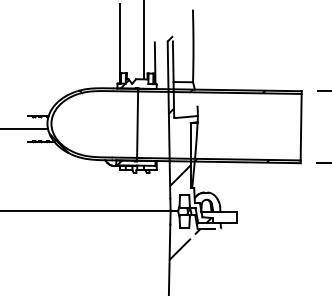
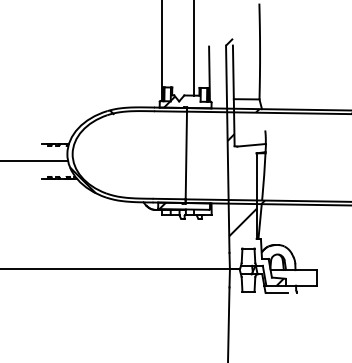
hatch: (184, 243) -> (248, 312), removed

